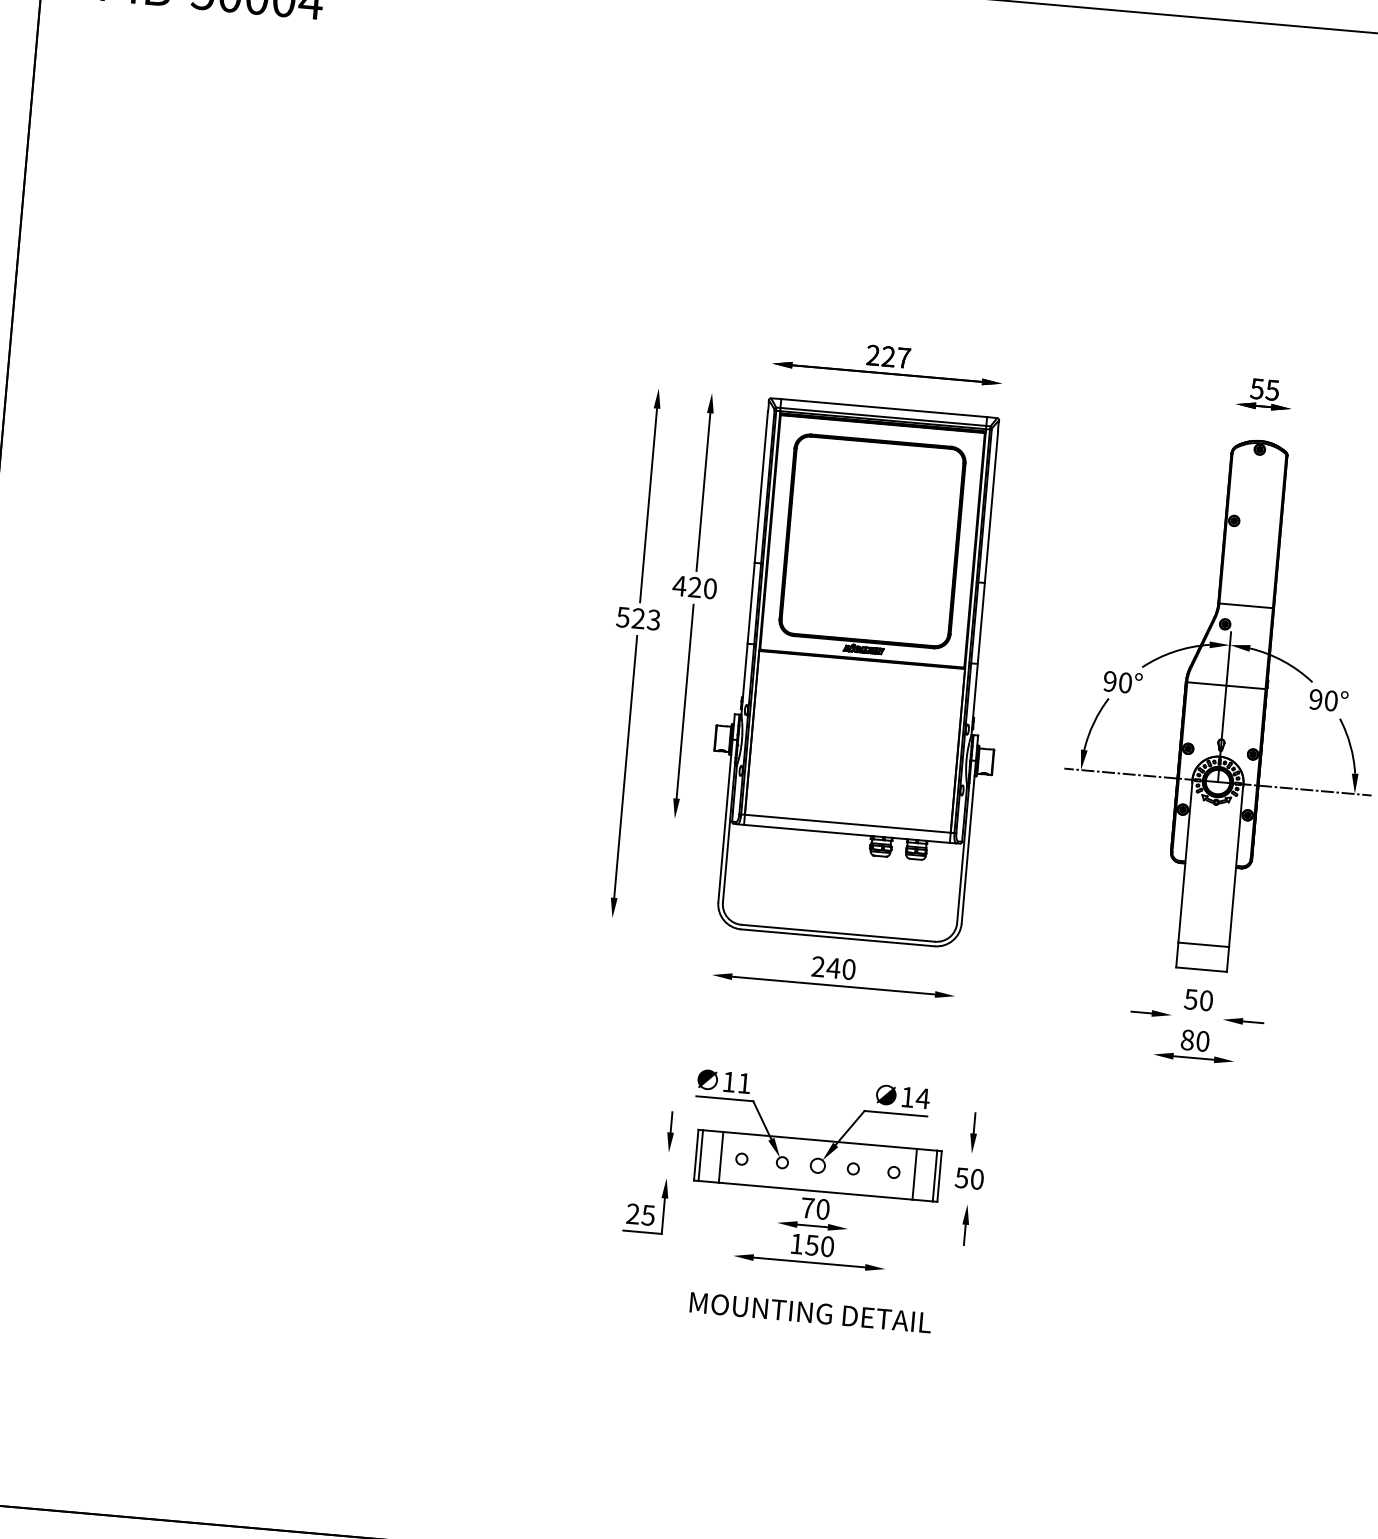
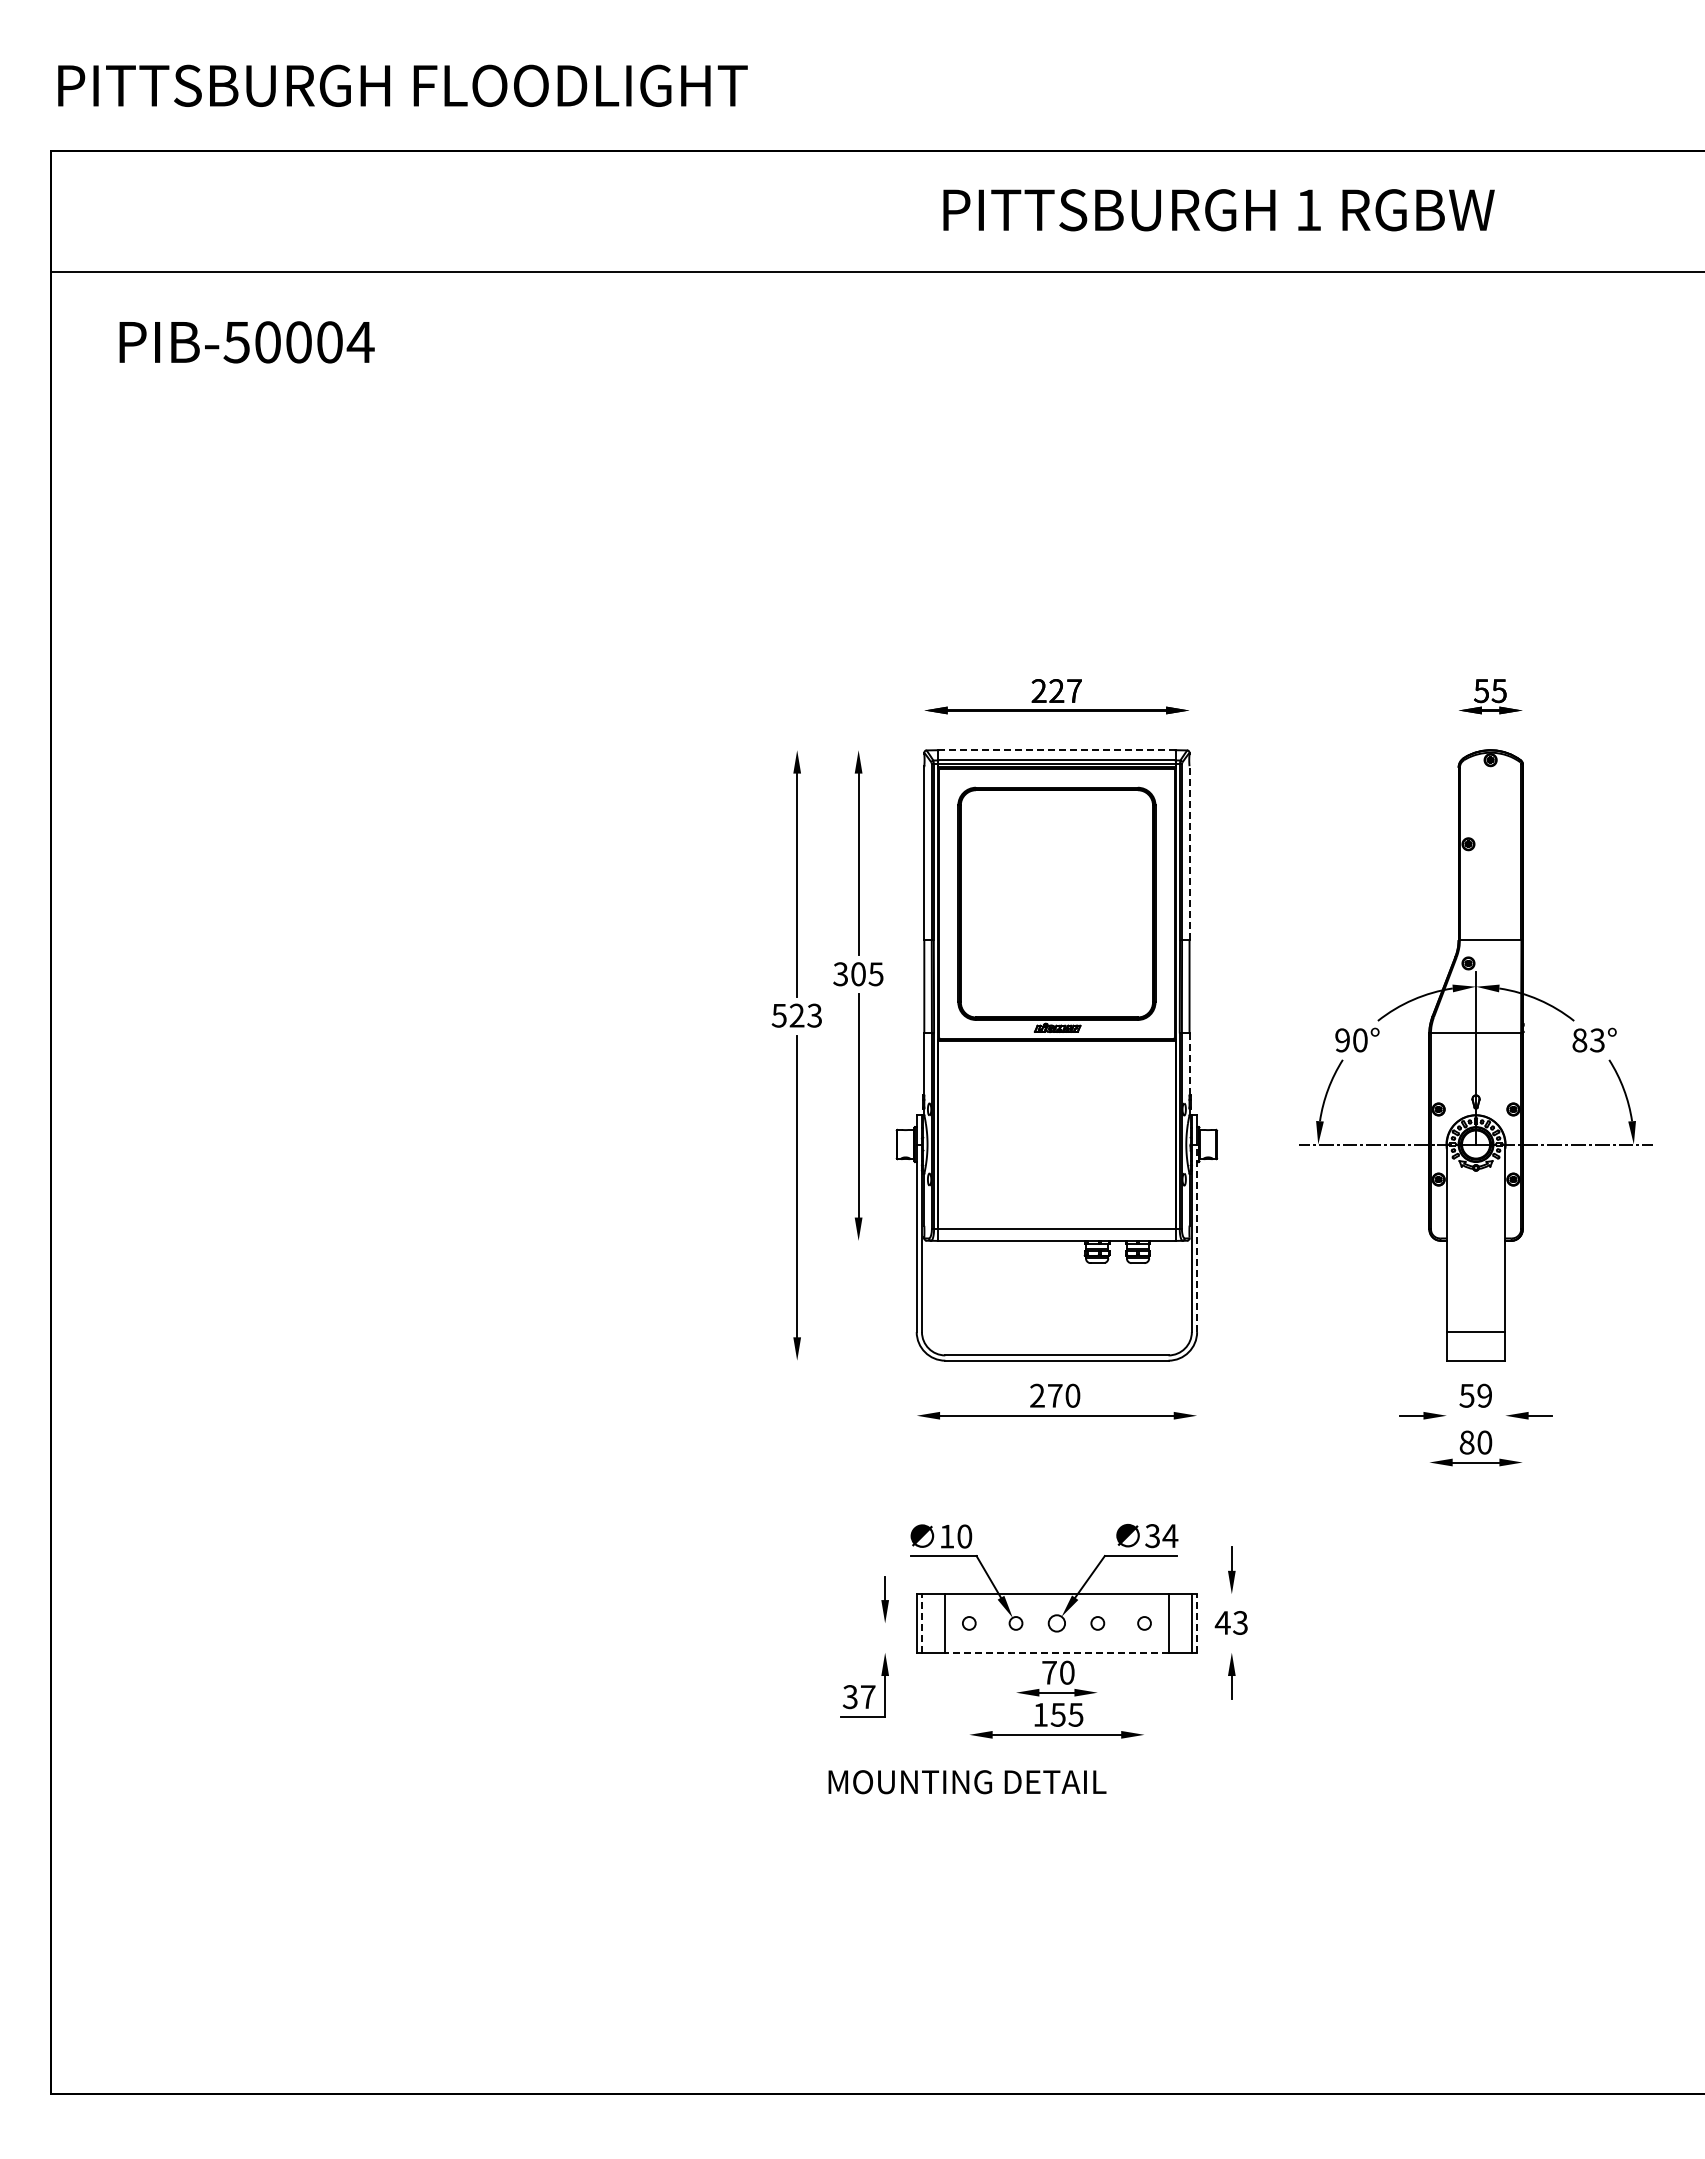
line: (883, 408) -> (1056, 750), solid -> dashed
line: (991, 507) -> (1189, 853), solid -> dashed
text: (694, 587) -> (857, 974), 420 -> 305
line: (975, 690) -> (1189, 1064), solid -> dashed
text: (1323, 700) -> (1588, 1040), 90° -> 83°
line: (969, 842) -> (1197, 1238), solid -> dashed
text: (833, 967) -> (1055, 1395), 240 -> 270
text: (1206, 1000) -> (1484, 1395), 50 -> 59
text: (744, 1083) -> (964, 1536), 11 -> 10
text: (907, 1097) -> (1152, 1536), 14 -> 34
line: (700, 1154) -> (921, 1622), solid -> dashed
line: (939, 1175) -> (1197, 1622), solid -> dashed
text: (968, 1178) -> (1230, 1622), 50 -> 43
line: (815, 1191) -> (1056, 1652), solid -> dashed
text: (640, 1215) -> (858, 1697), 25 -> 37
text: (827, 1246) -> (1075, 1714), 150 -> 155
text: (810, 1313) -> (967, 1782), moved

